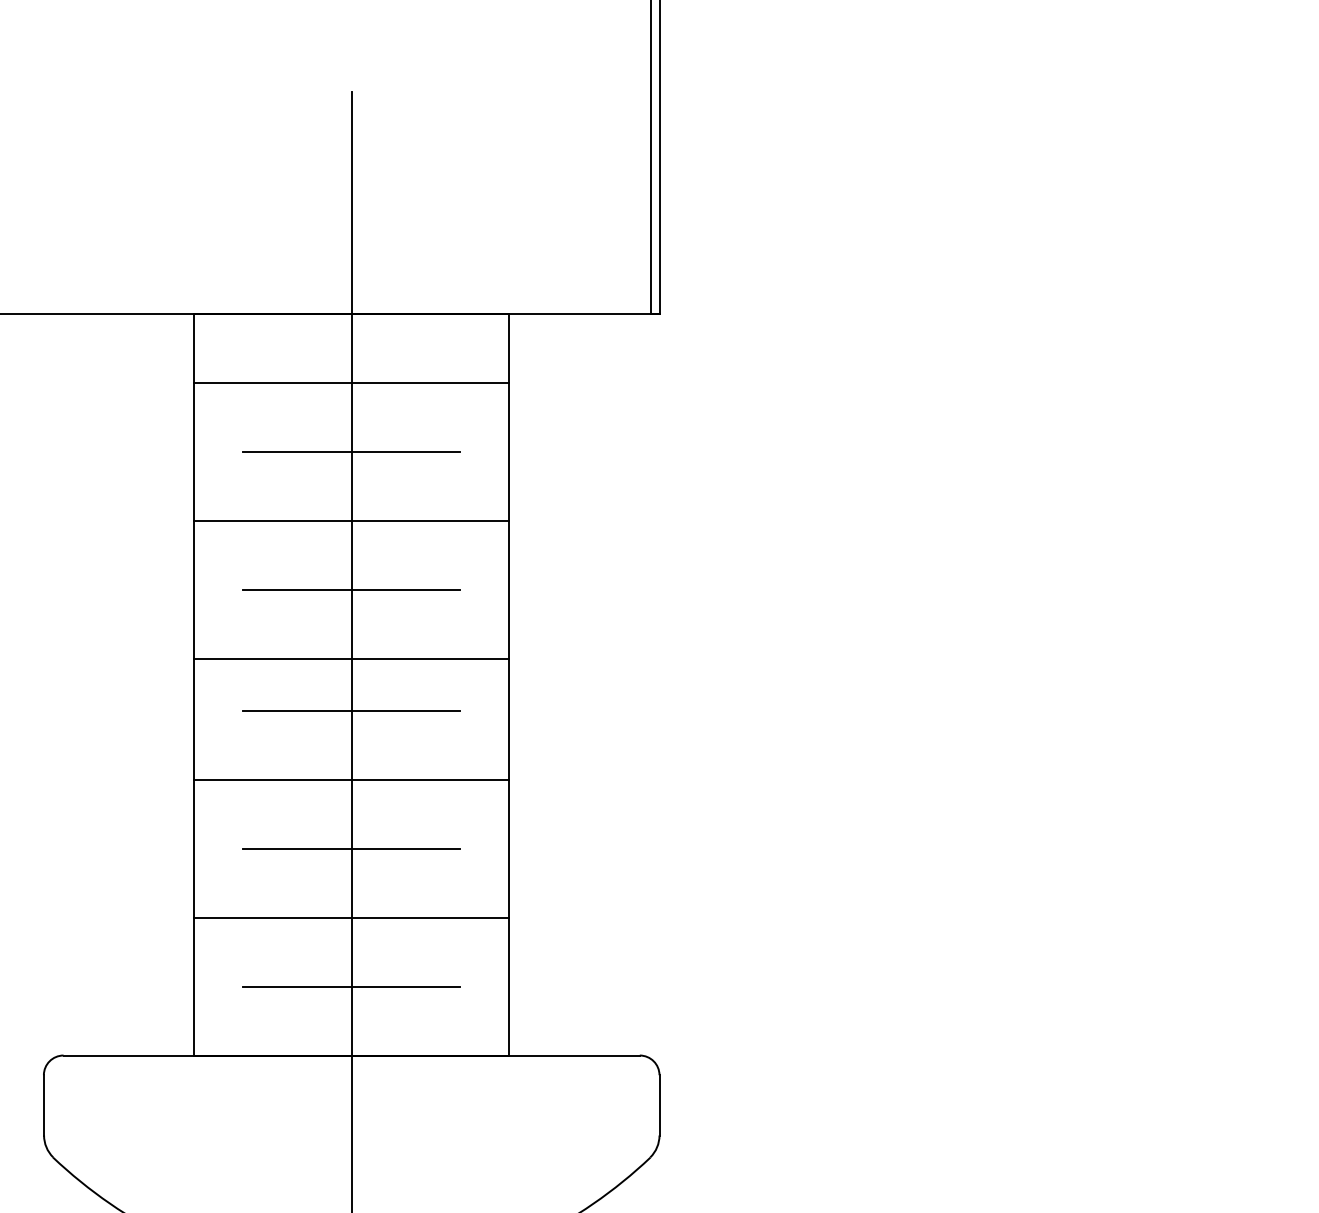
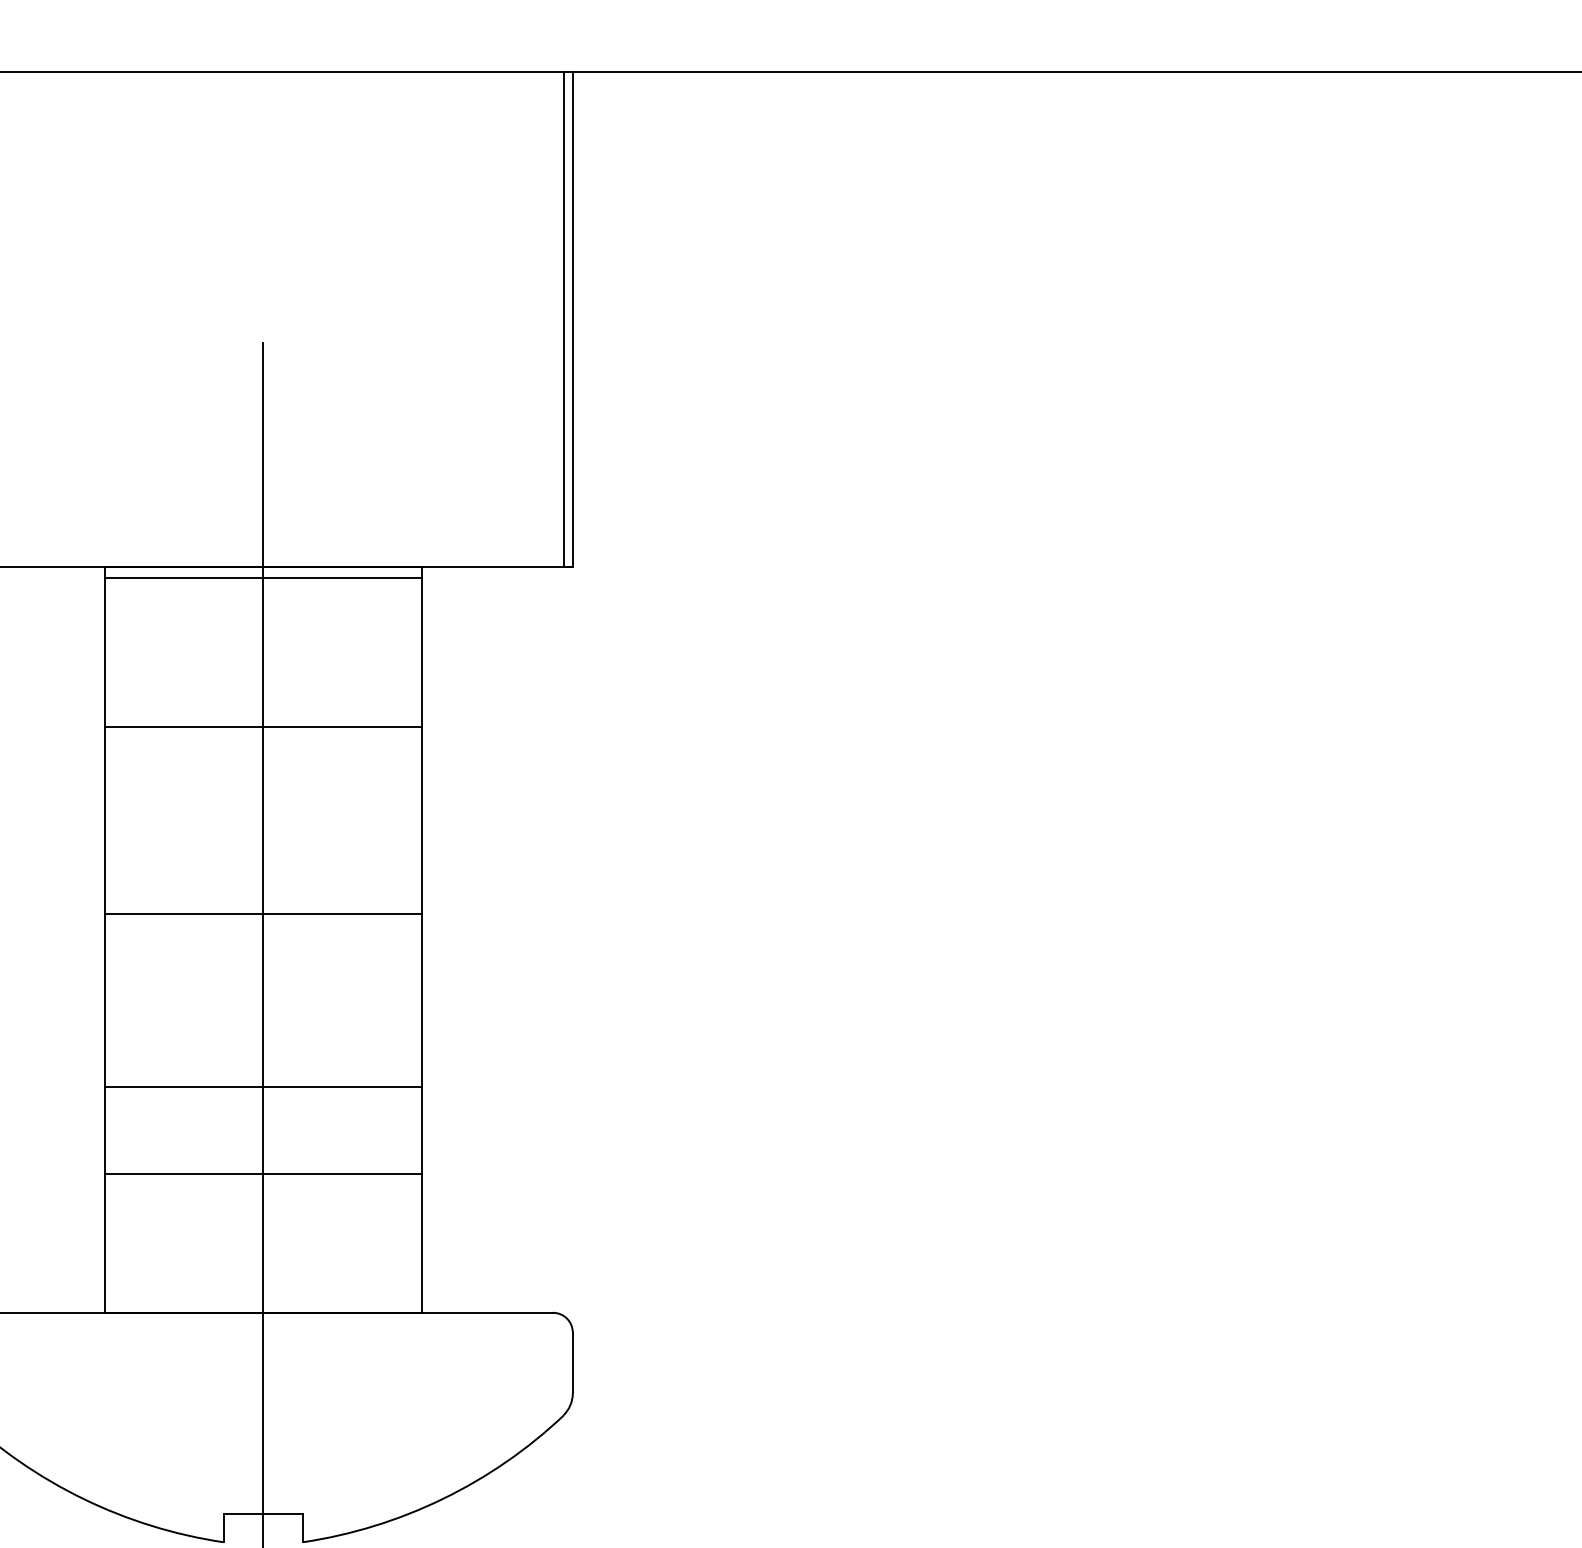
line: (351, 383) -> (262, 577), moved
line: (352, 451) -> (263, 705), removed
line: (351, 521) -> (262, 727), moved
line: (352, 590) -> (263, 844), removed
line: (352, 710) -> (263, 965), removed
line: (351, 779) -> (262, 1087), moved
line: (352, 848) -> (263, 1104), removed
line: (352, 986) -> (263, 1243), removed

